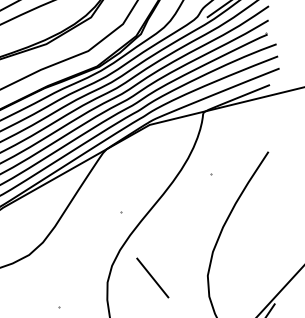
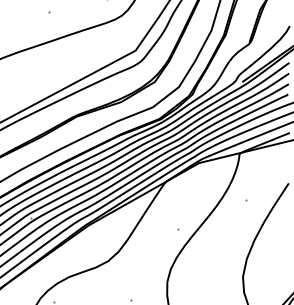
line: (152, 277) -> (201, 278), removed

